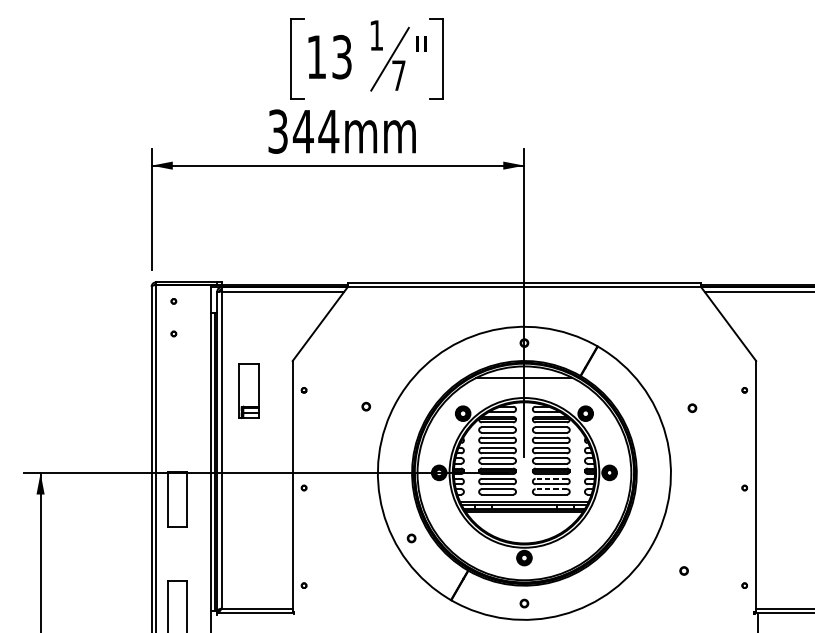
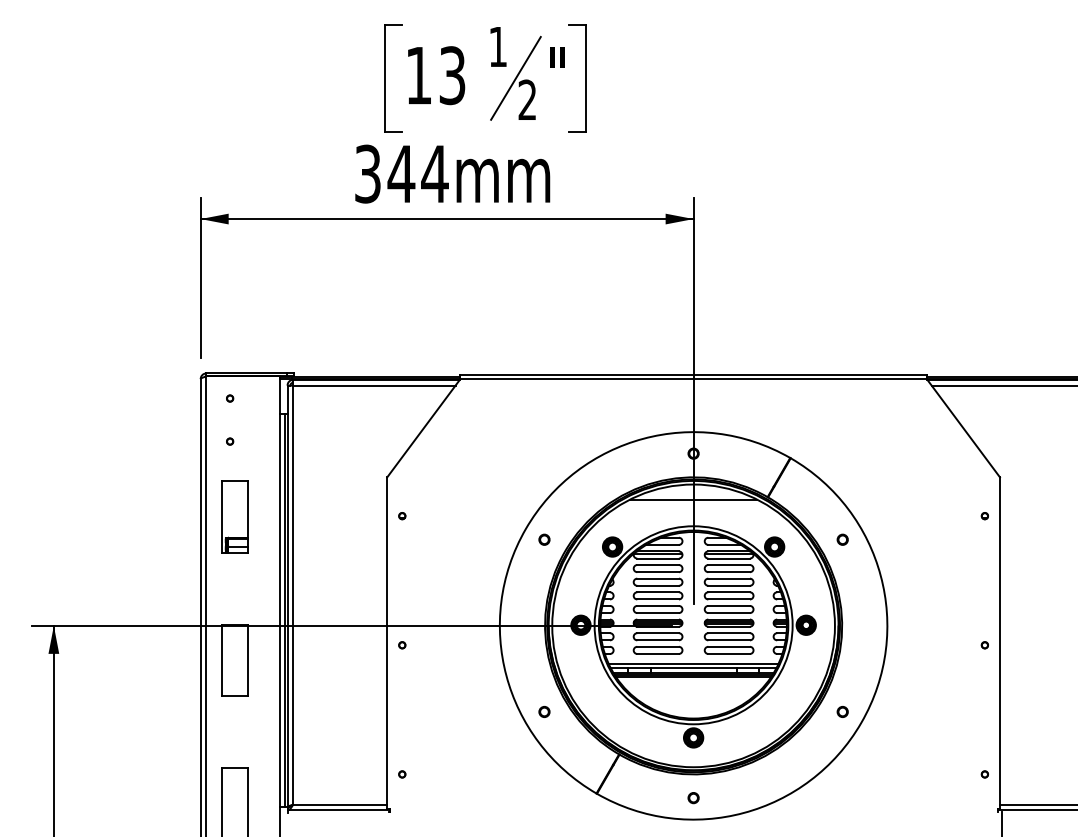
text: (398, 75) -> (527, 99), 7 -> 2
part: (248, 390) -> (234, 516), moved
part: (366, 406) -> (544, 539), moved
part: (692, 408) -> (842, 539), moved
line: (551, 479) -> (729, 633), dashed -> solid
line: (551, 488) -> (729, 646), dashed -> solid
circle: (683, 570) -> (842, 711), moved

